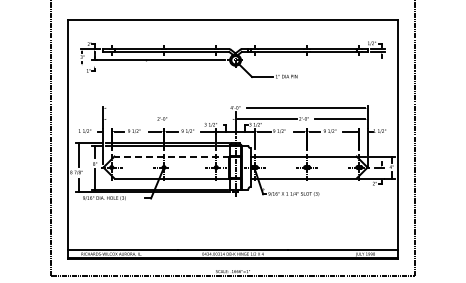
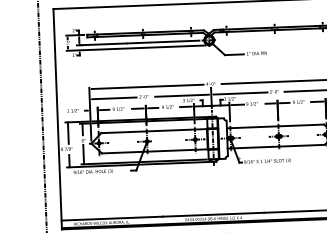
line: (155, 65) -> (135, 47), added
line: (166, 108) -> (147, 87), added
line: (130, 119) -> (114, 98), added
line: (203, 119) -> (181, 95), added
line: (172, 156) -> (154, 131), dashed -> solid

